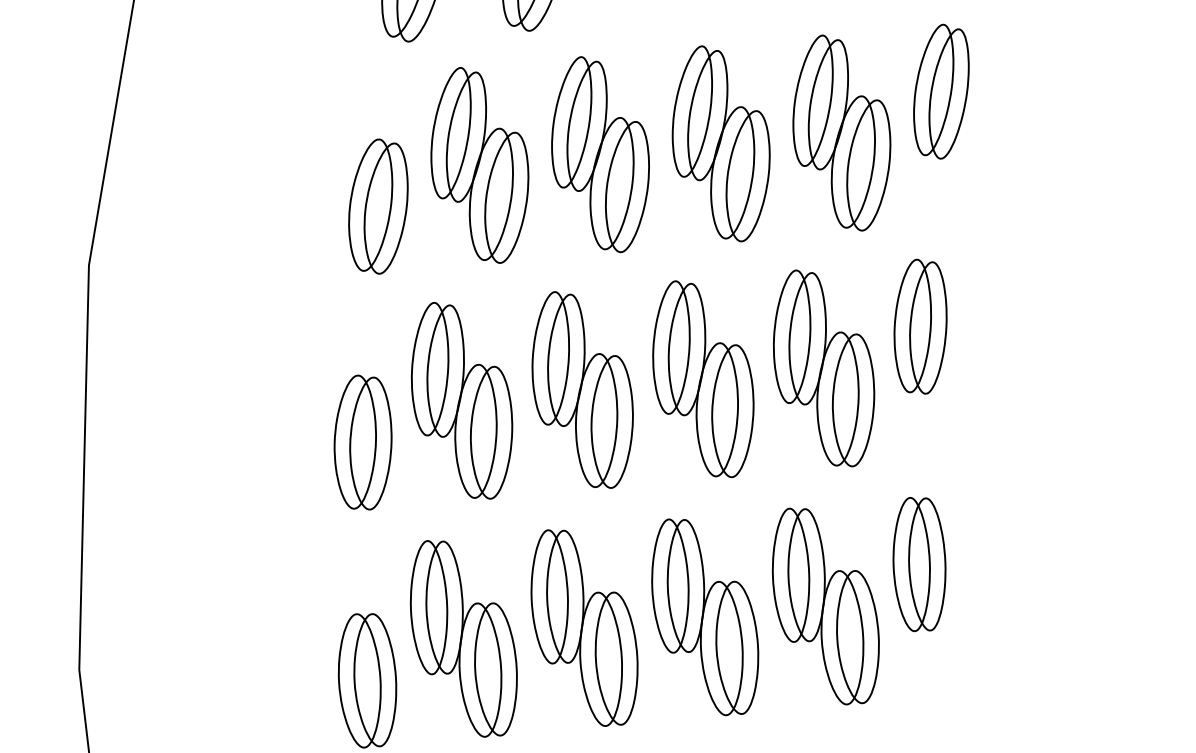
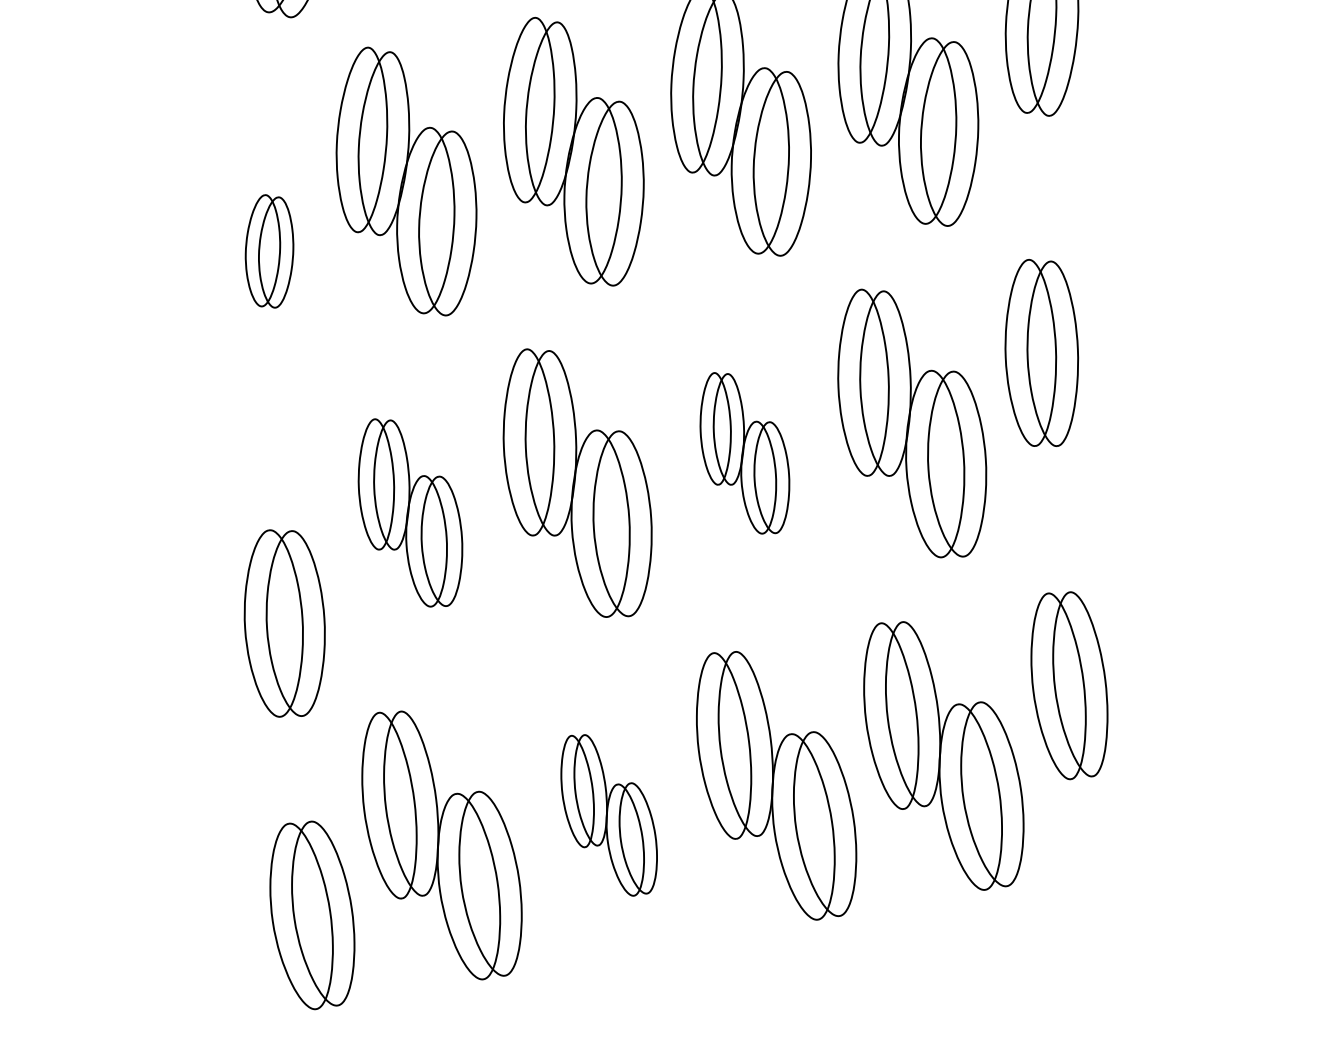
part: (378, 206) -> (269, 251), size x0.6
part: (703, 379) -> (744, 453), size x0.6
part: (462, 400) -> (410, 512), size x0.7
part: (362, 442) -> (283, 623), moved
part: (584, 627) -> (608, 814), size x0.6

